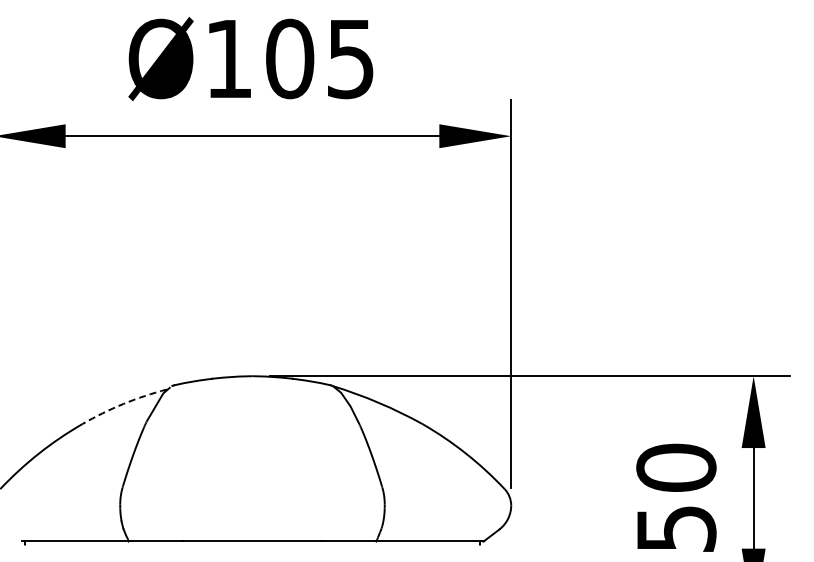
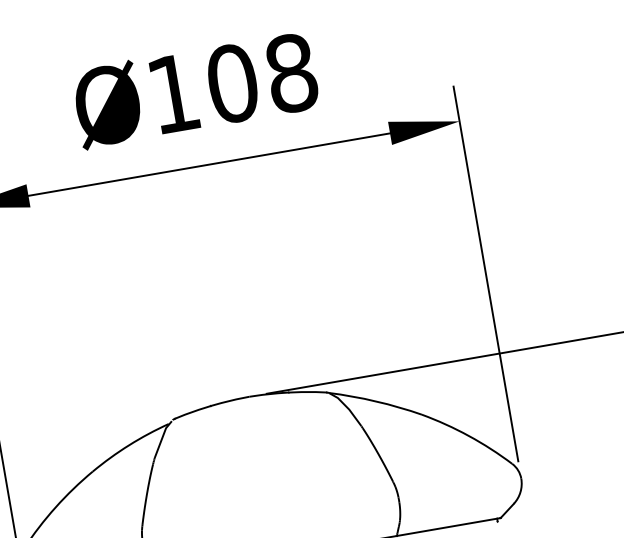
text: (350, 58) -> (291, 73), Ø105 -> Ø108
arc: (123, 403) -> (129, 444), dashed -> solid

